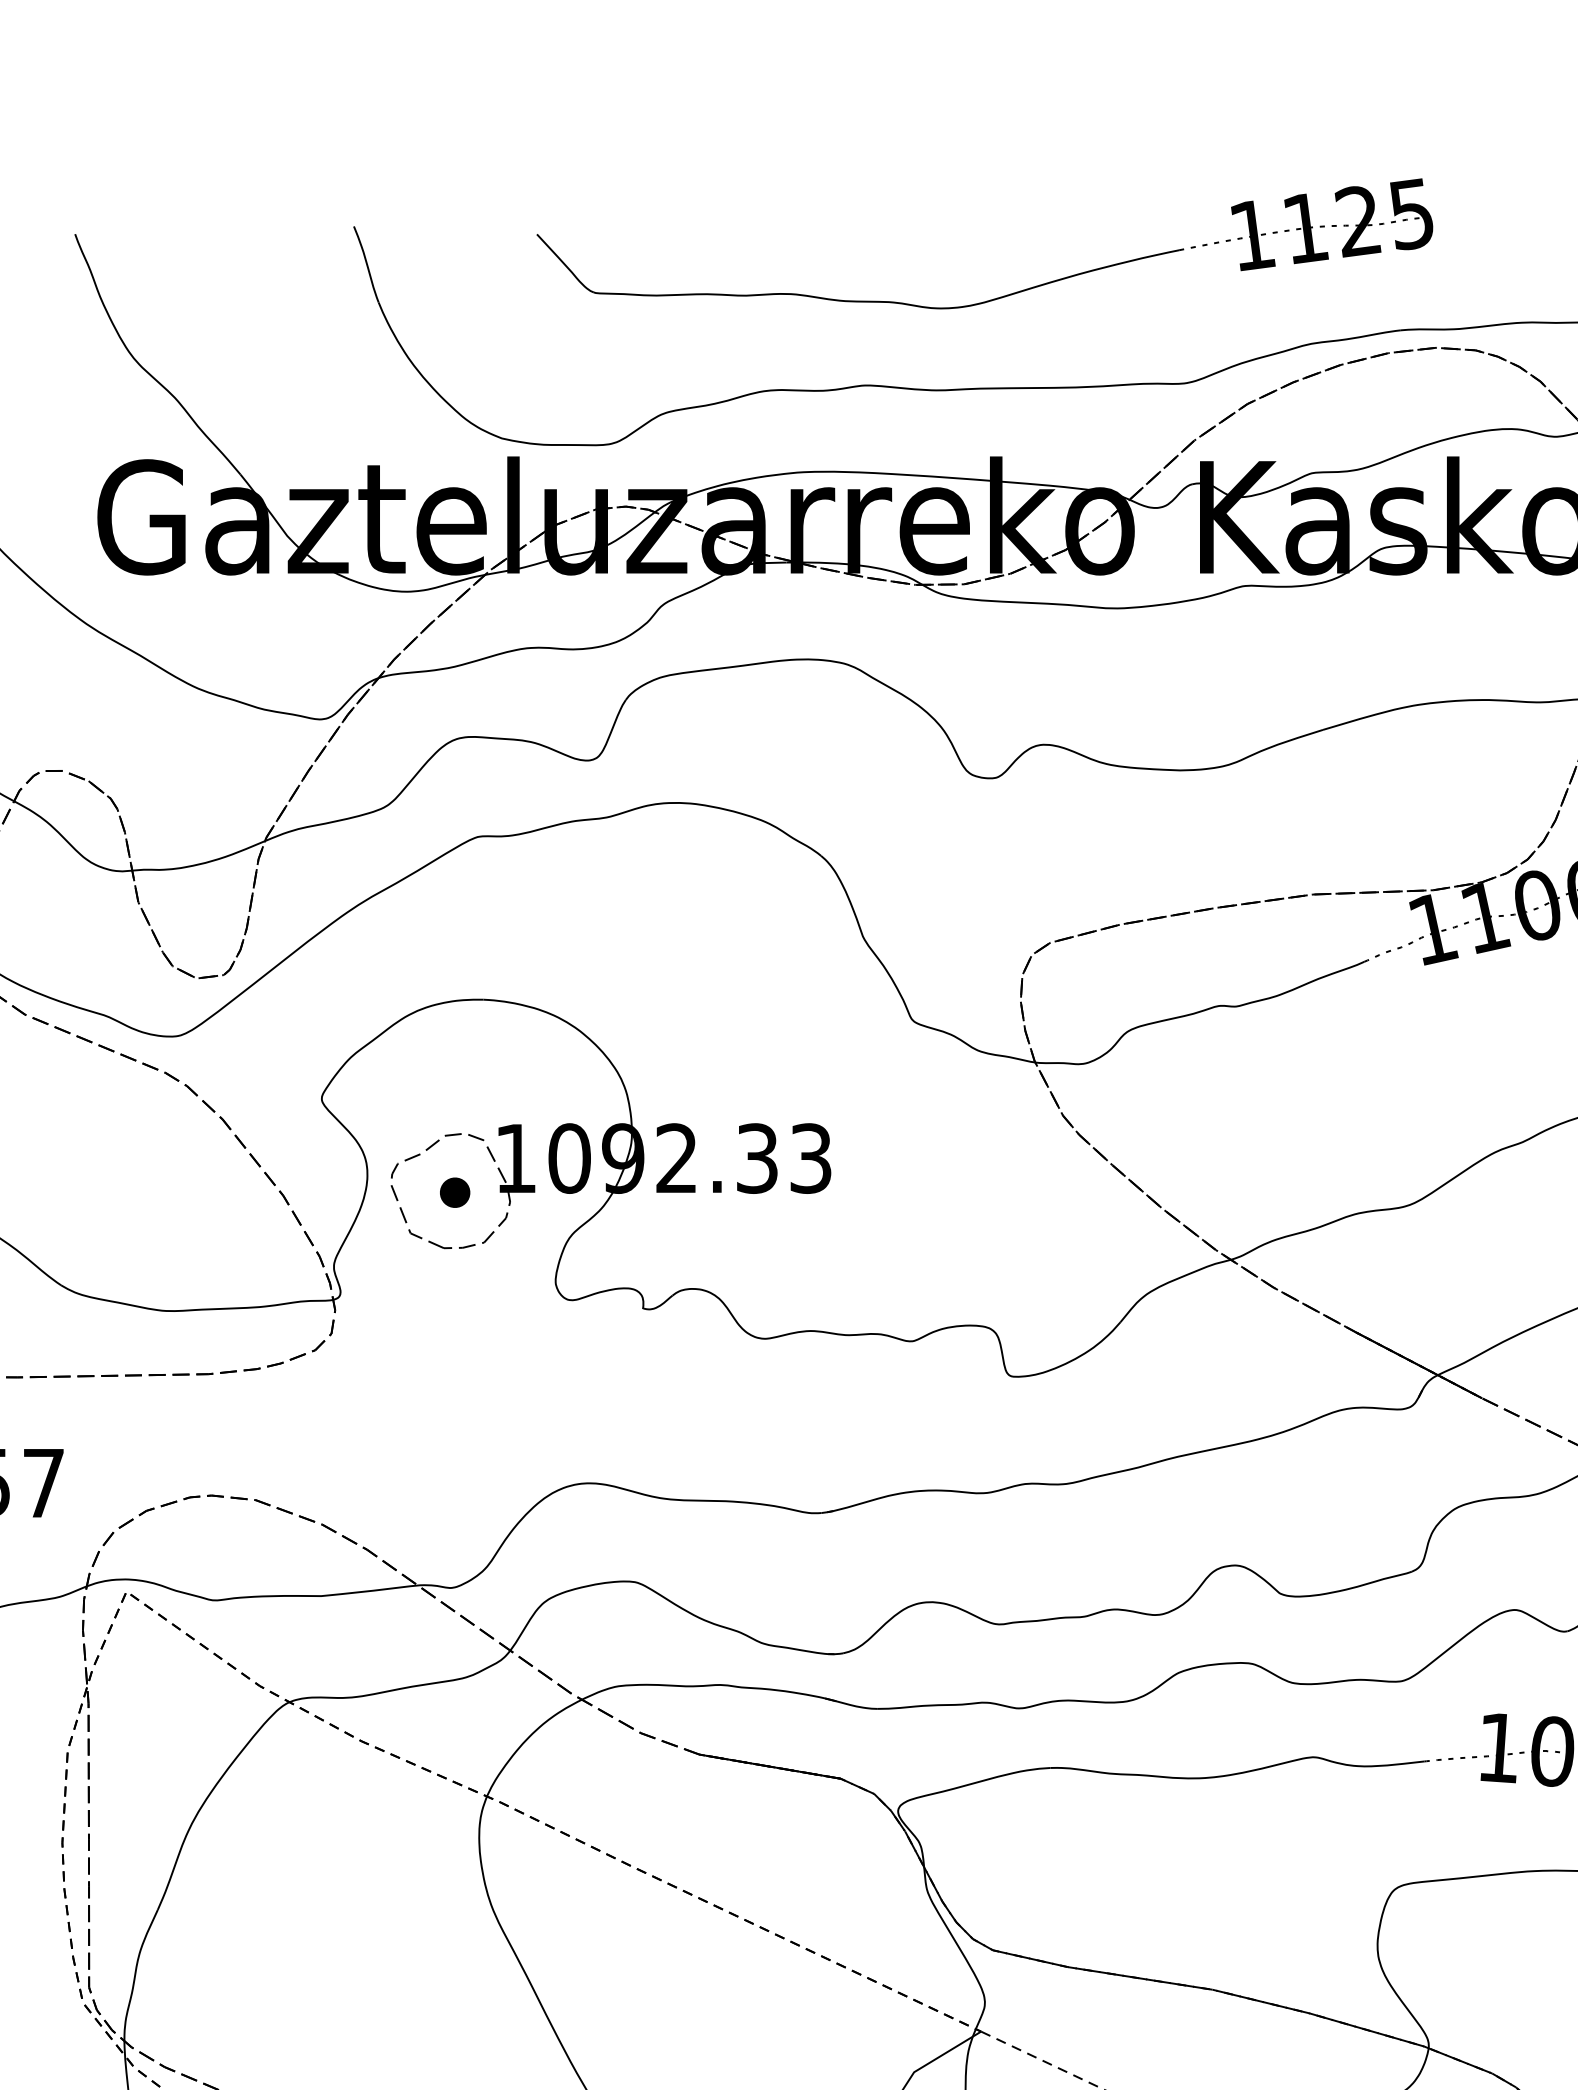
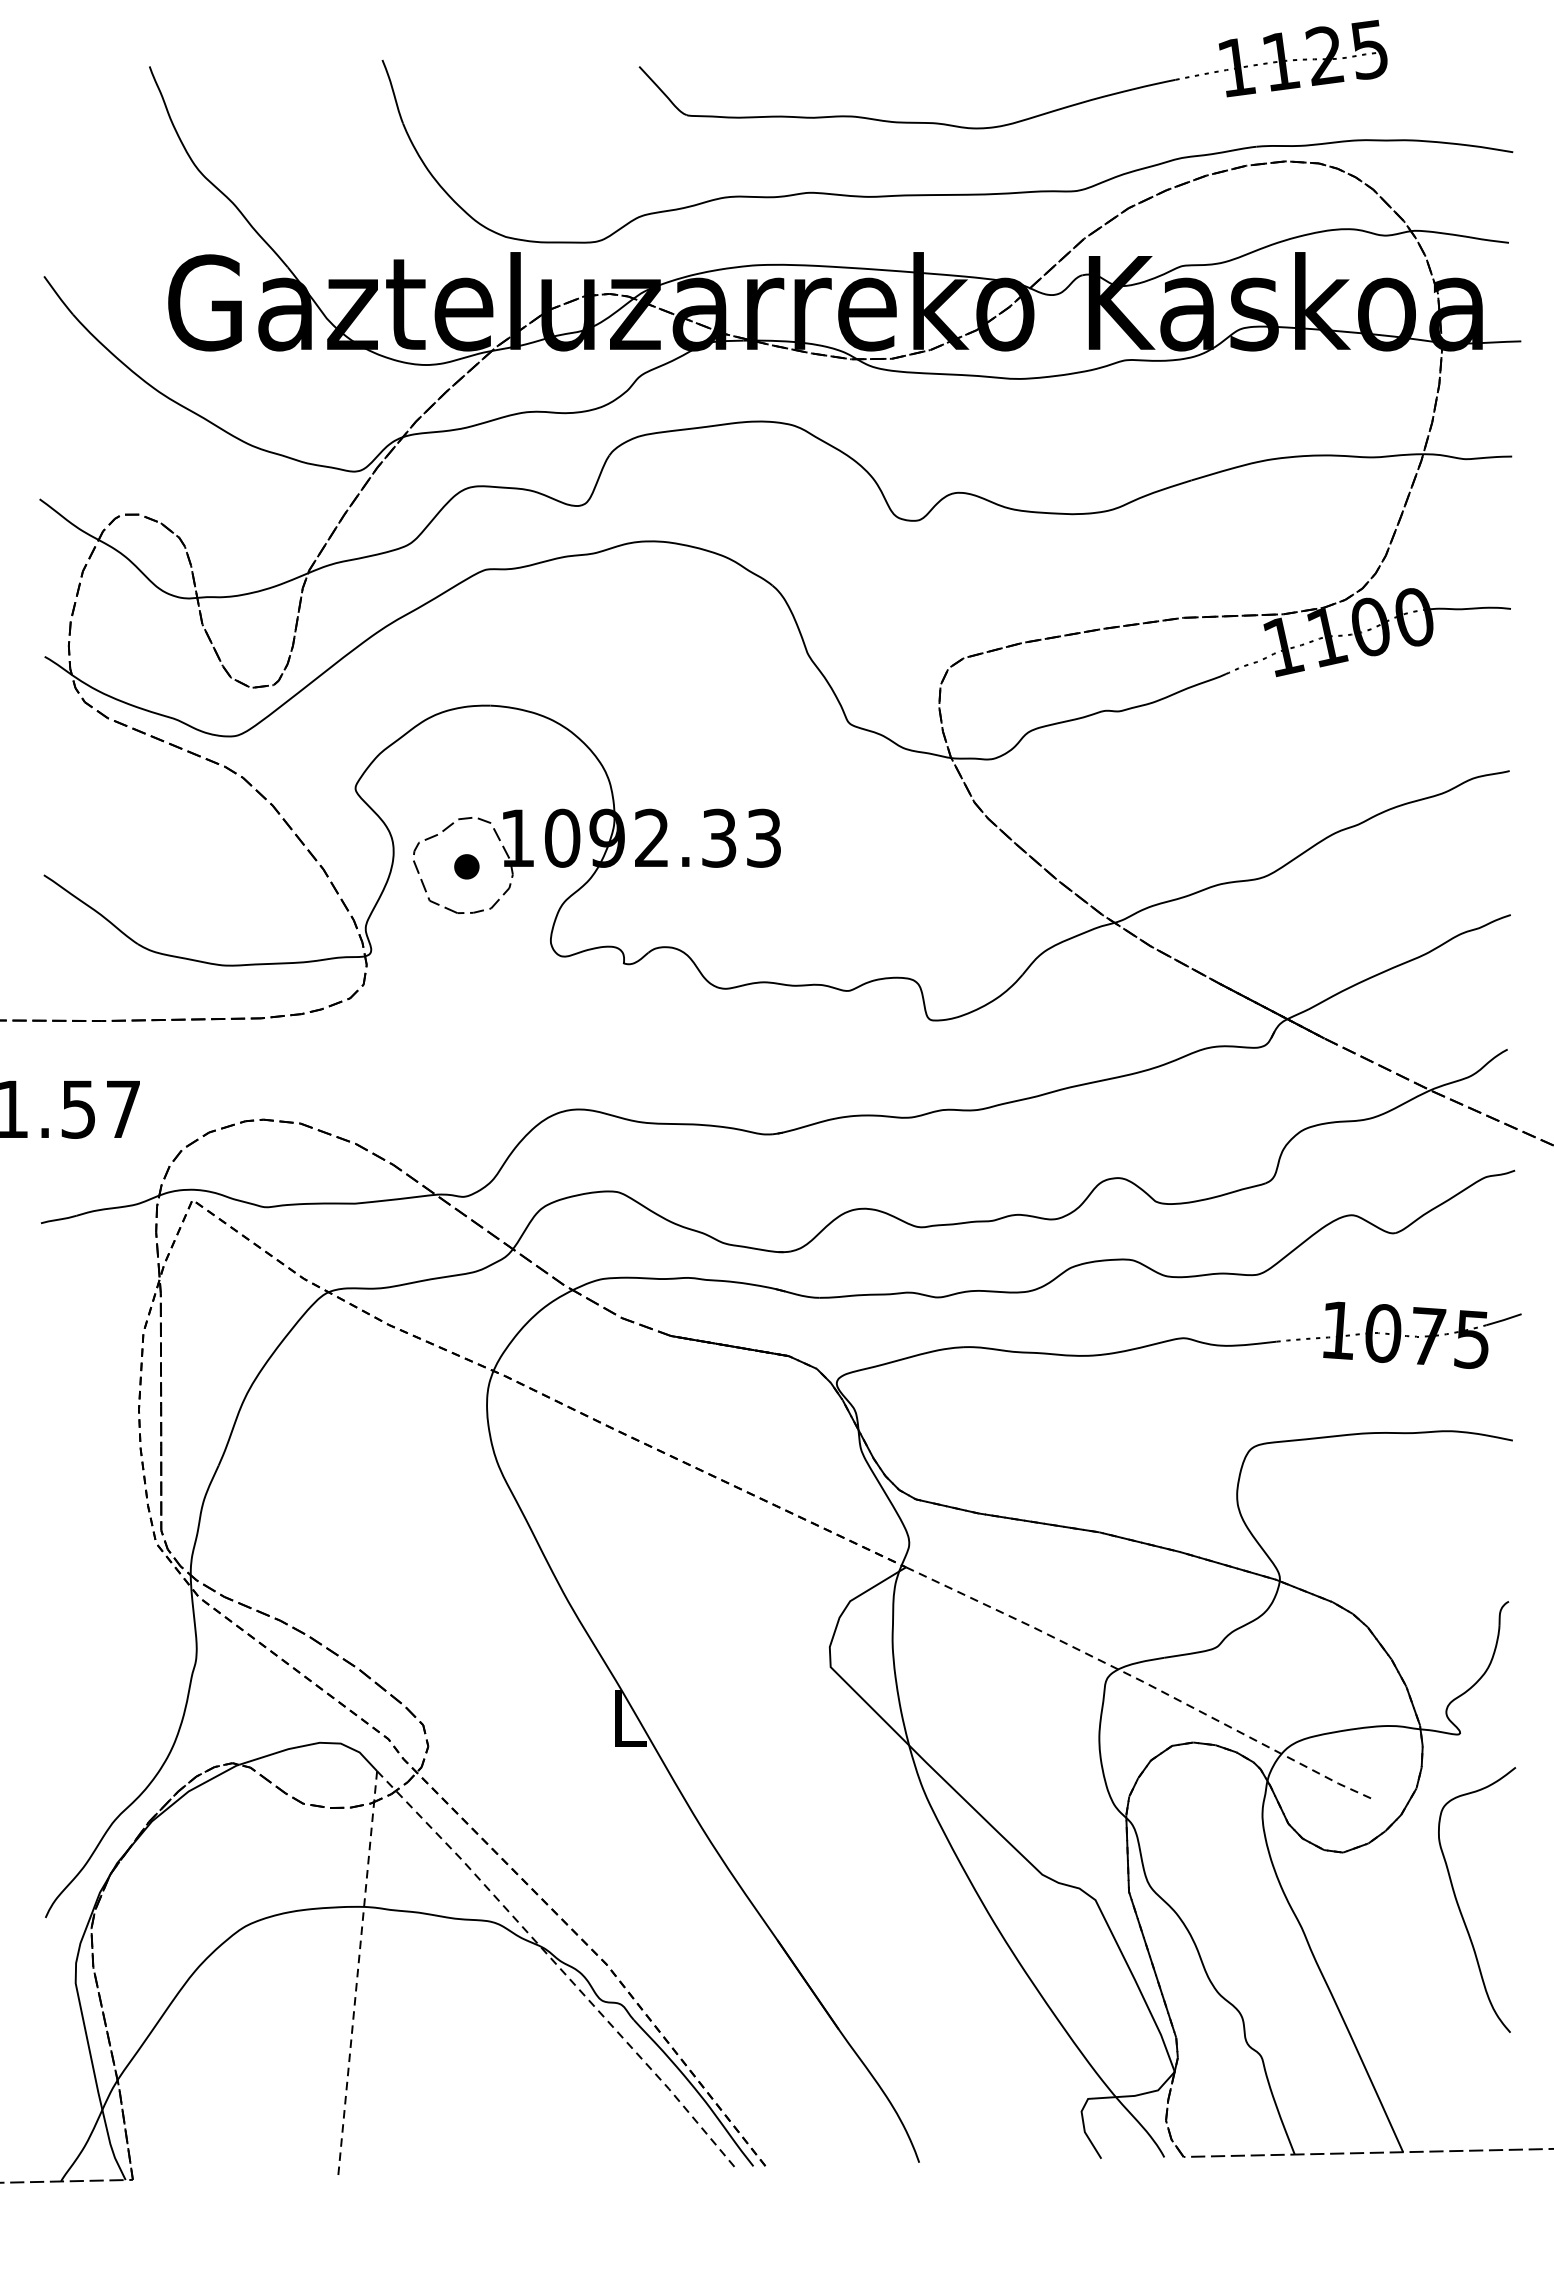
part: (1003, 295) -> (1028, 117), moved

